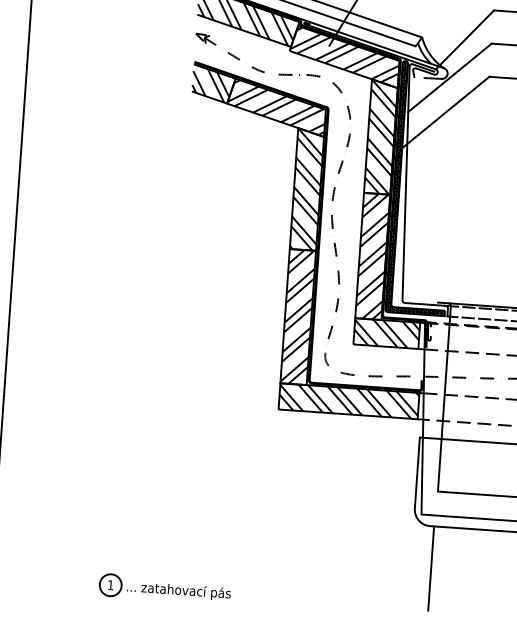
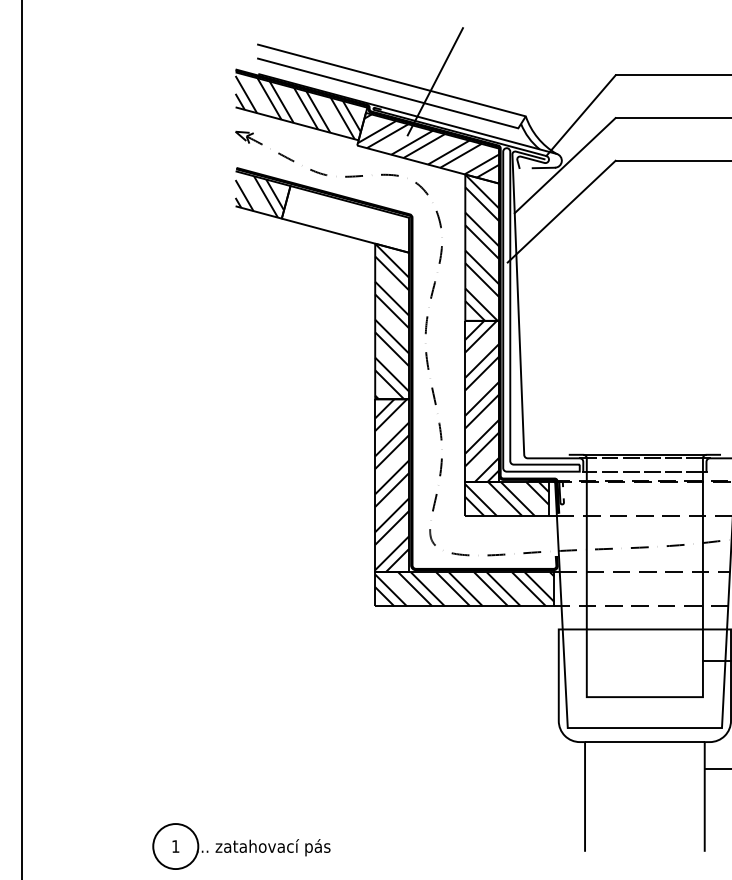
hatch: (276, 106) -> (345, 218), removed
hatch: (423, 188) -> (541, 309), removed
circle: (110, 585) -> (175, 846), size x1.6

